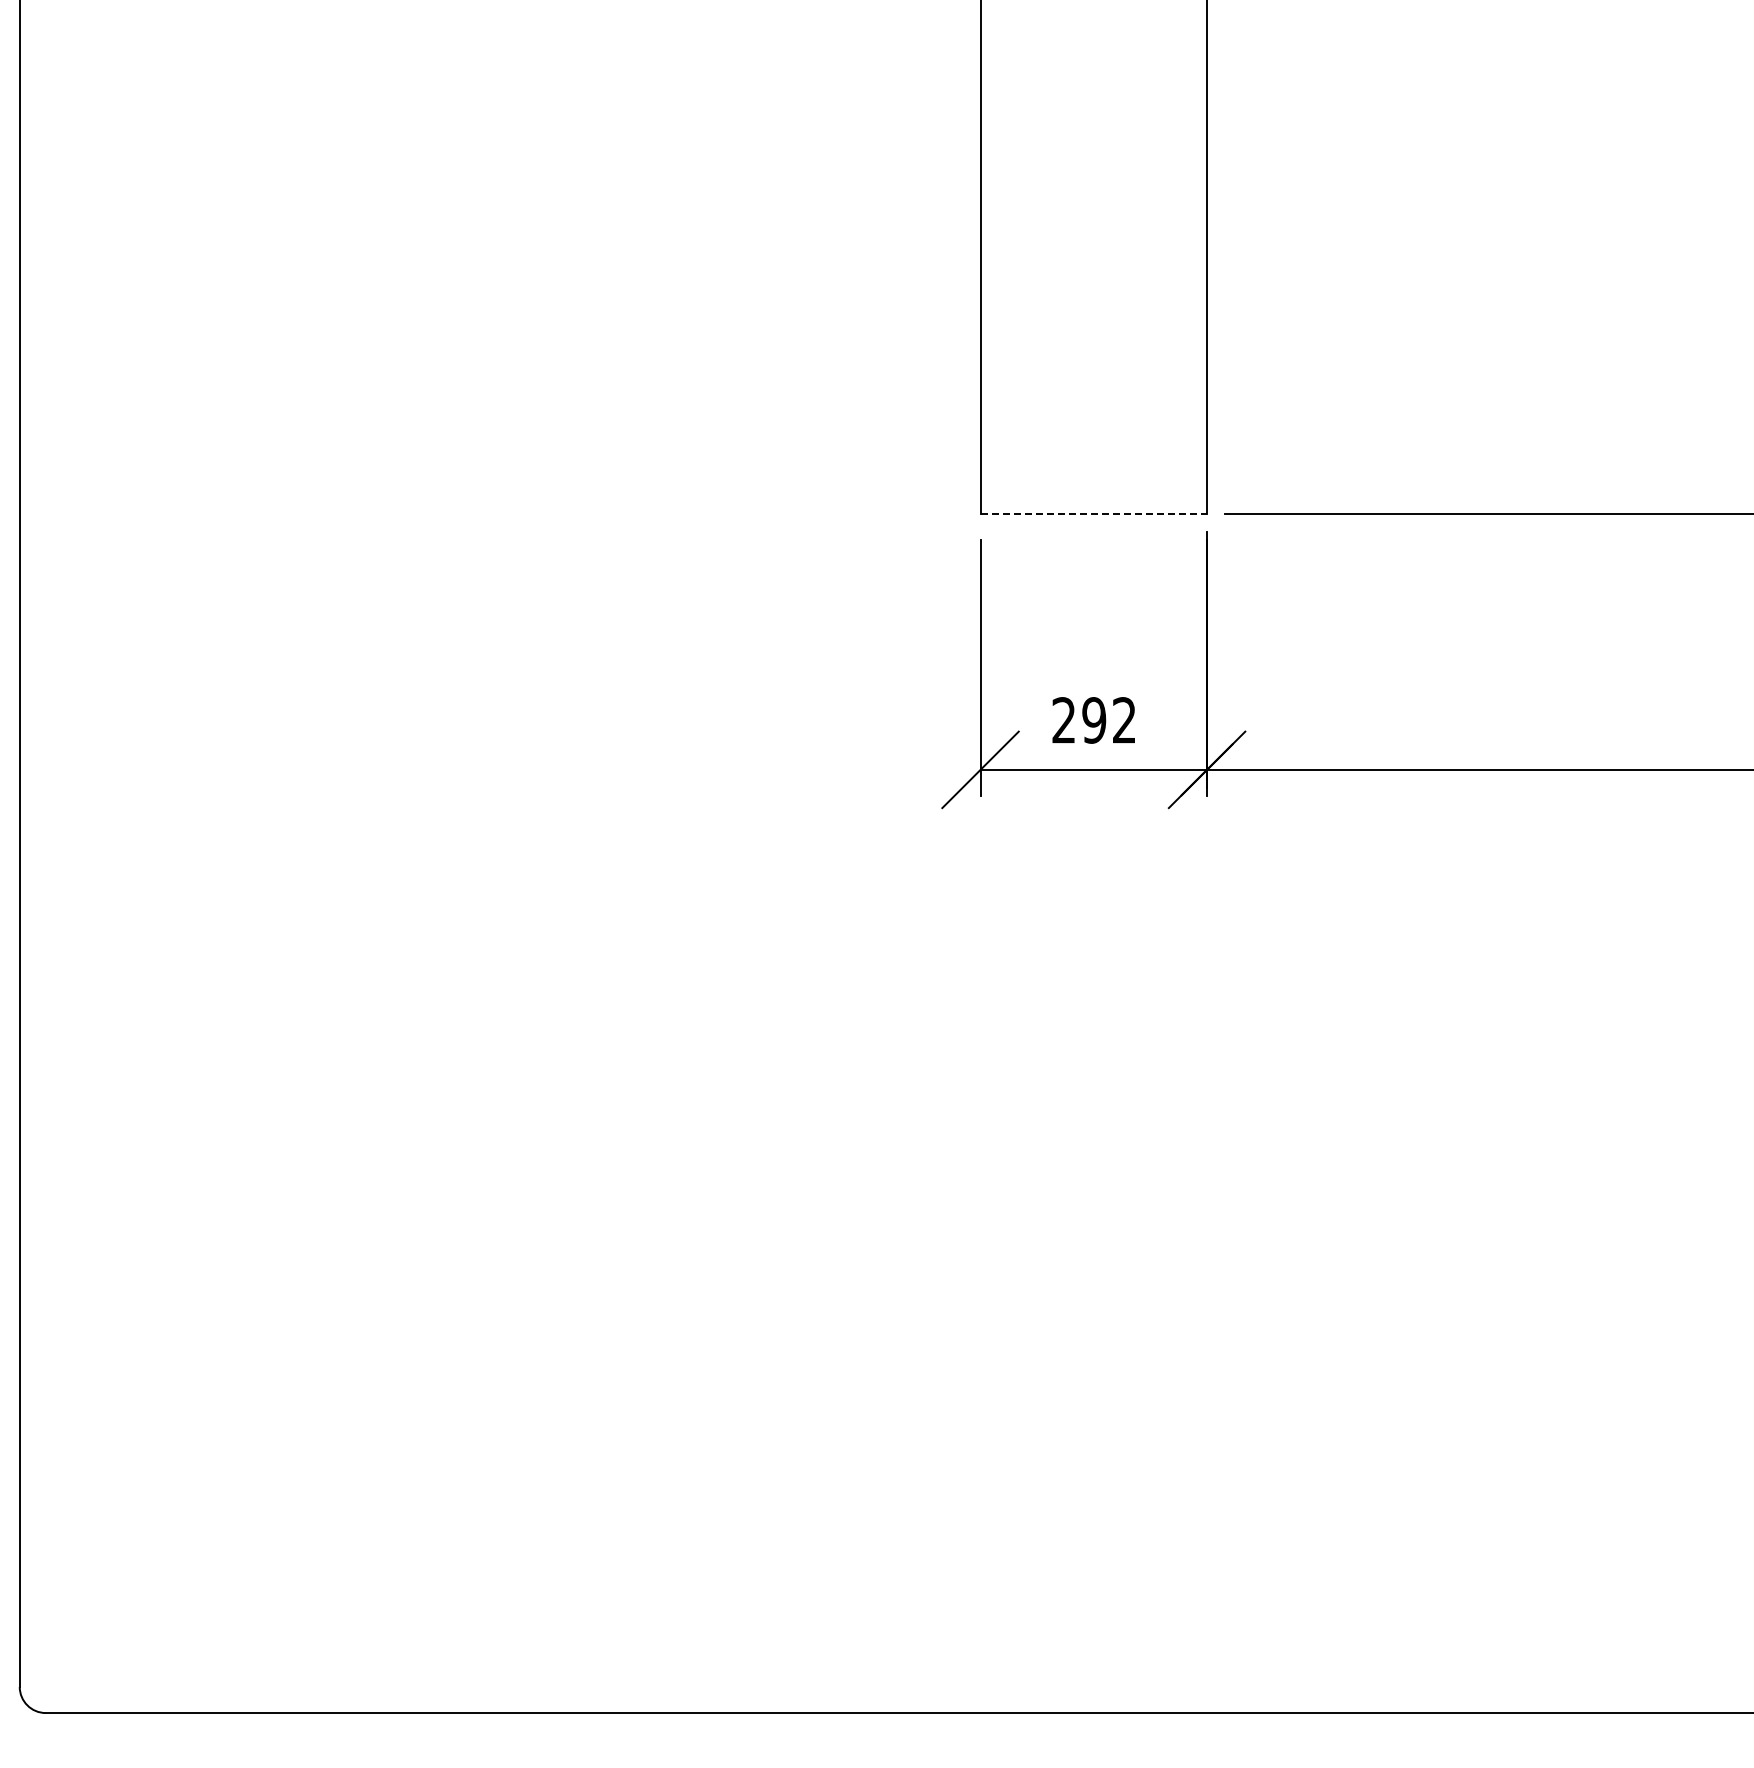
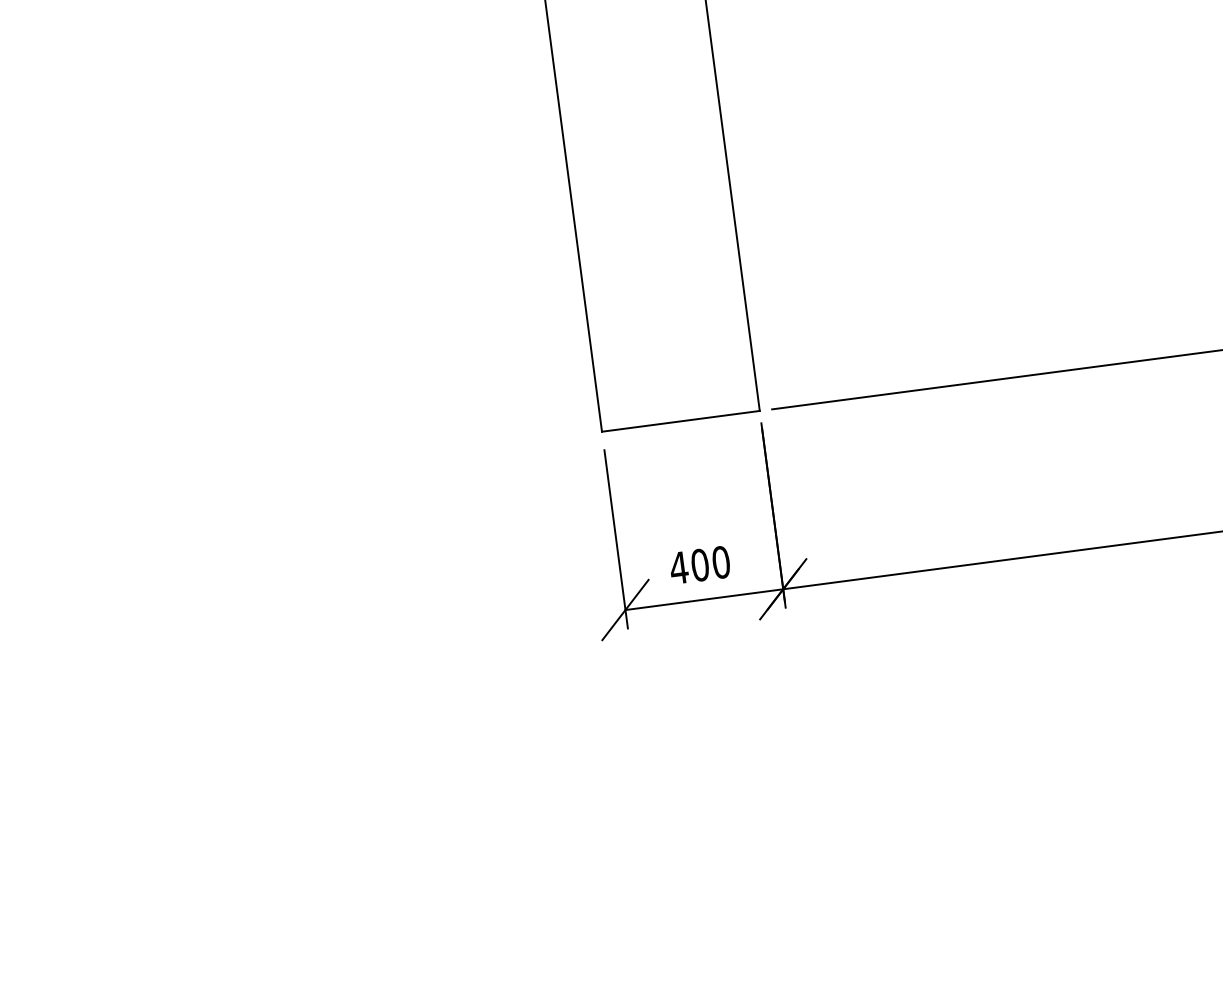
line: (1094, 513) -> (681, 421), dashed -> solid
text: (1093, 720) -> (699, 565), 292 -> 400

